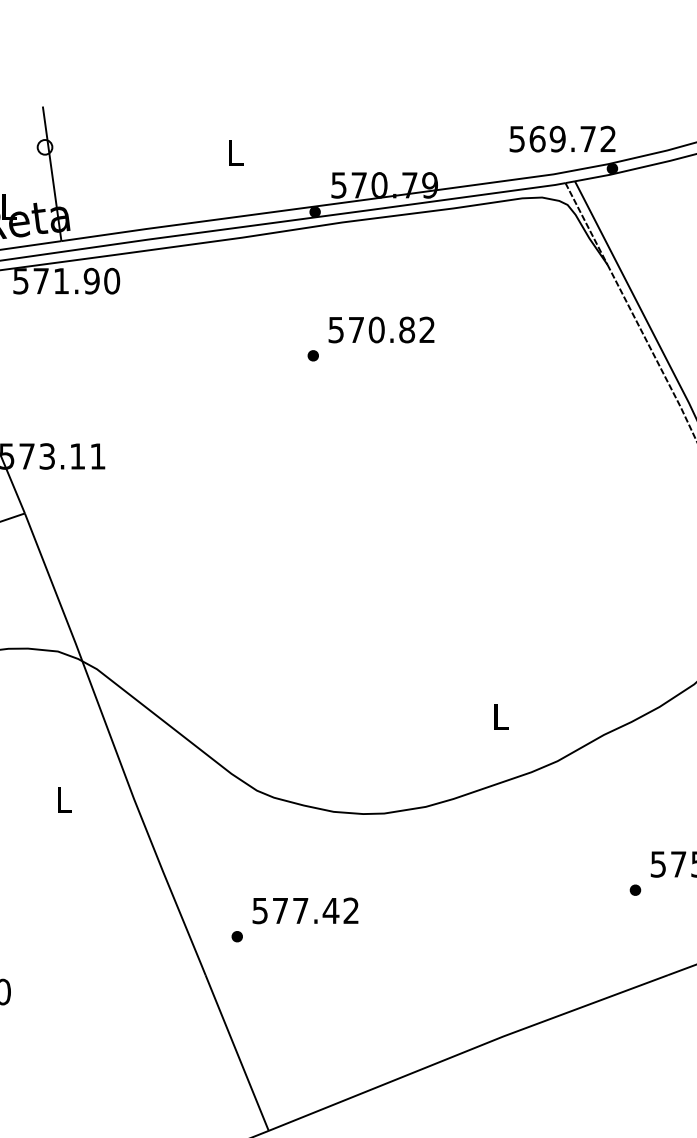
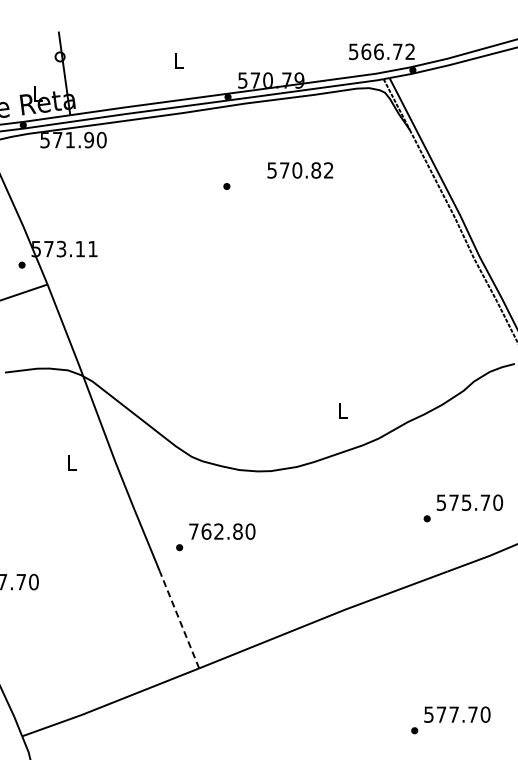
text: (557, 138) -> (378, 51), 569.72 -> 566.72
text: (381, 330) -> (300, 170), moved
text: (306, 910) -> (222, 531), 577.42 -> 762.80
line: (237, 1052) -> (179, 619), solid -> dashed

